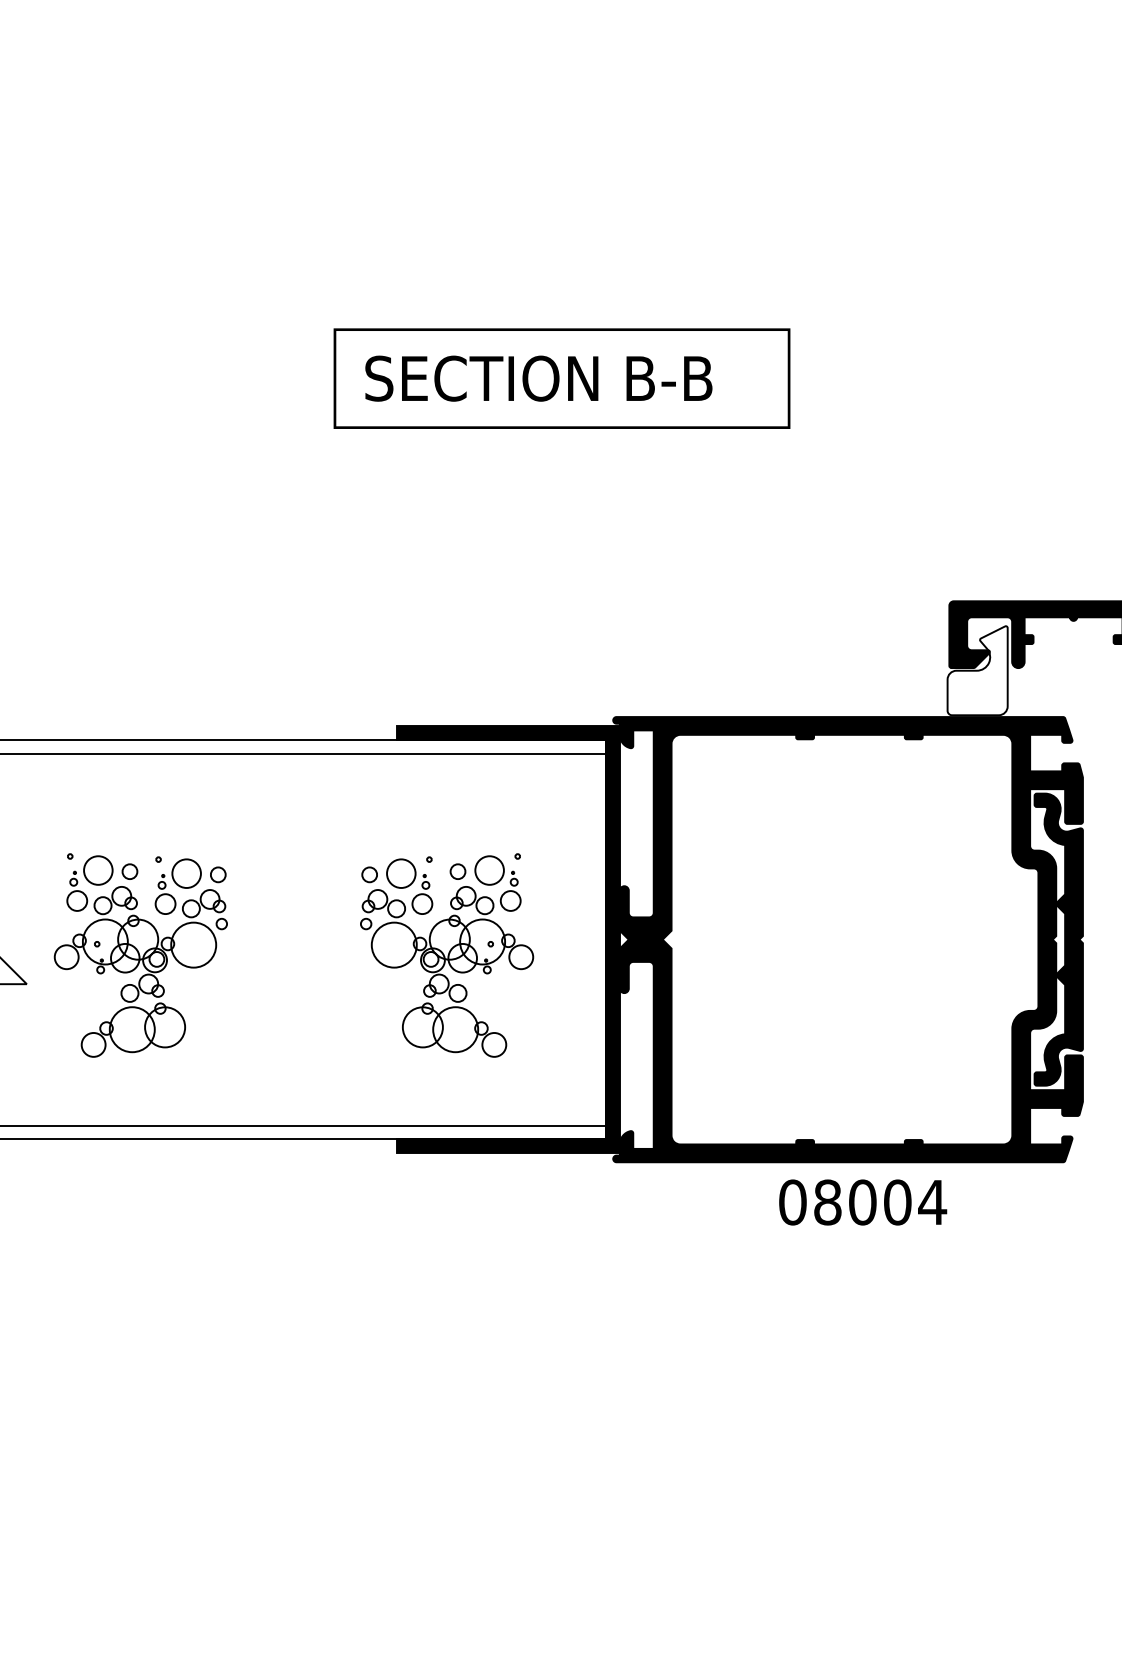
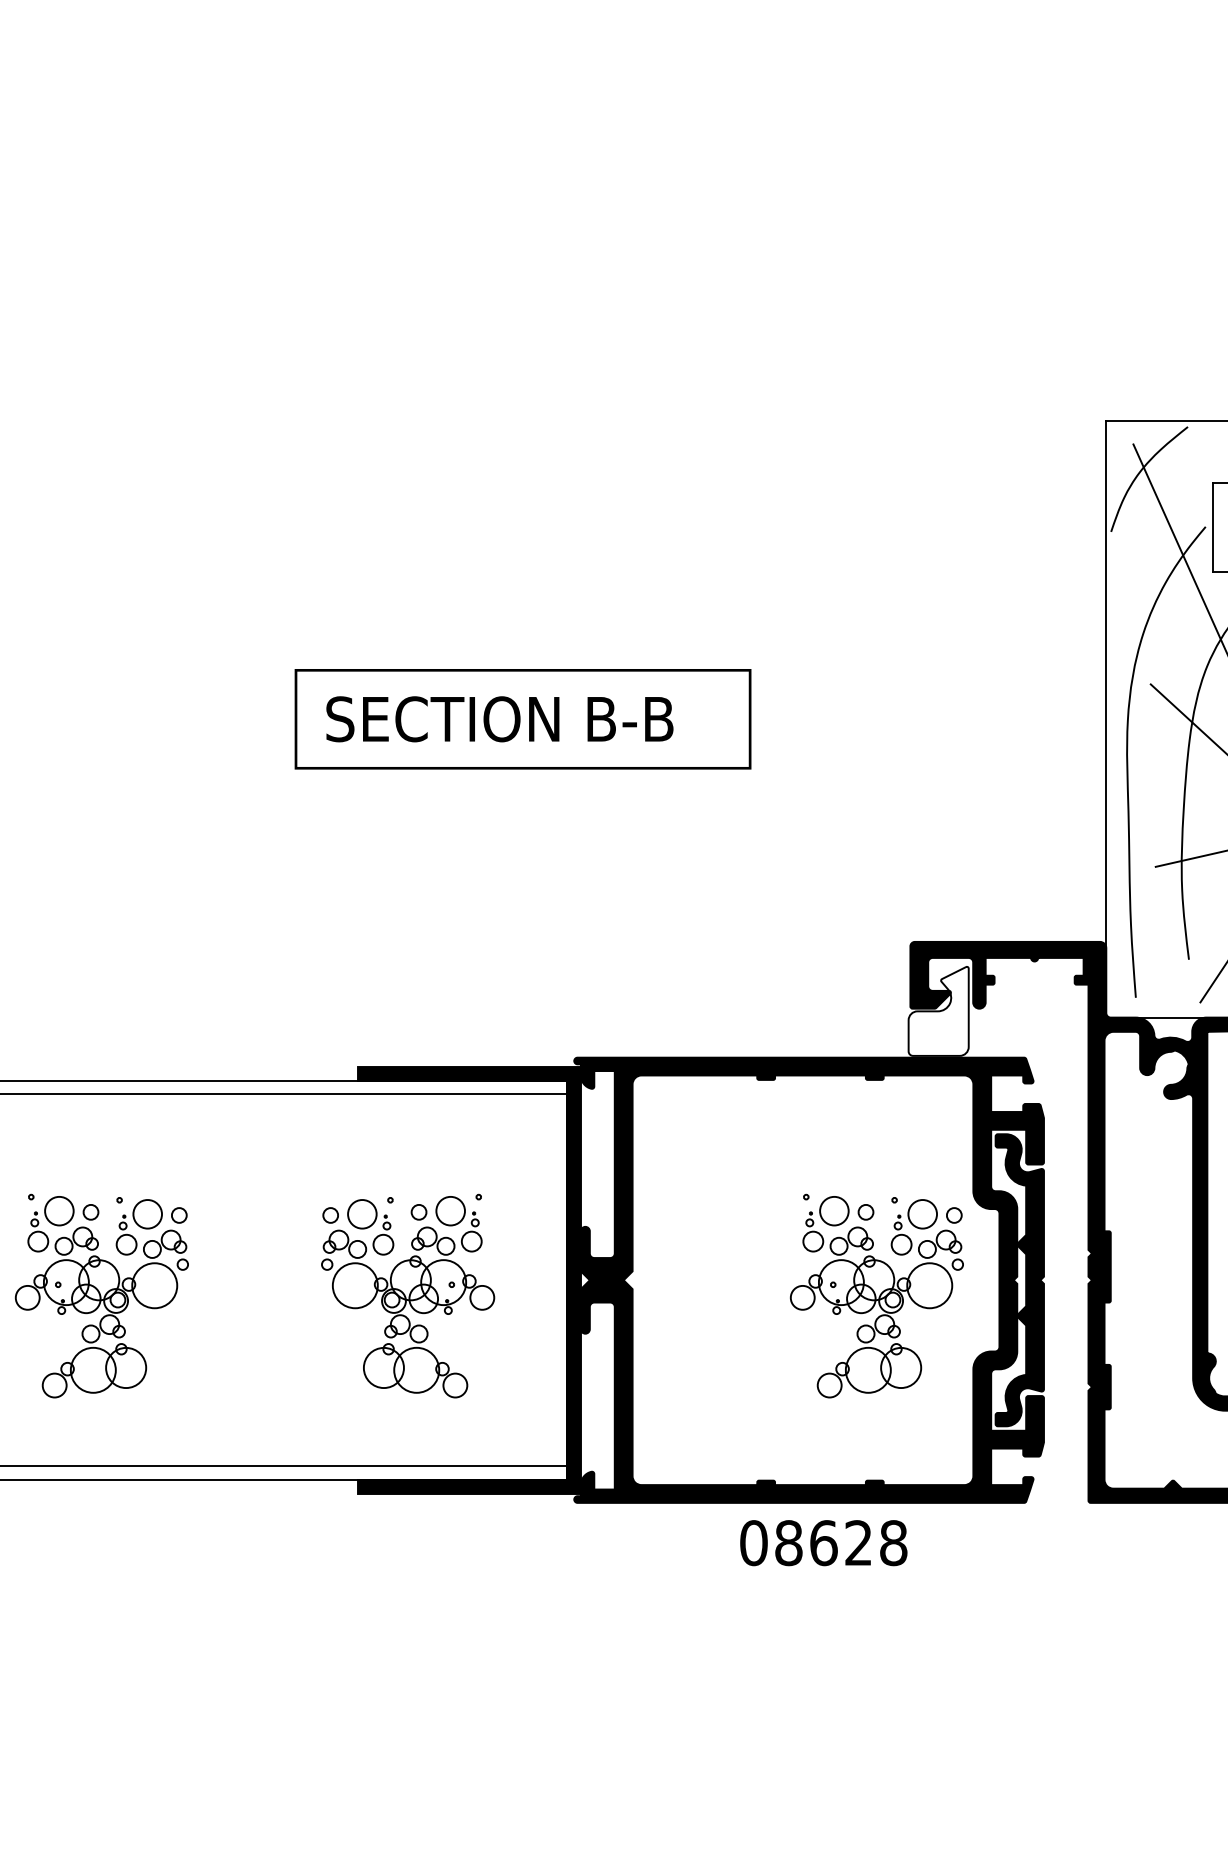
part: (915, 954) -> (876, 1295), added
text: (898, 1202) -> (859, 1543), 08004 -> 08628

